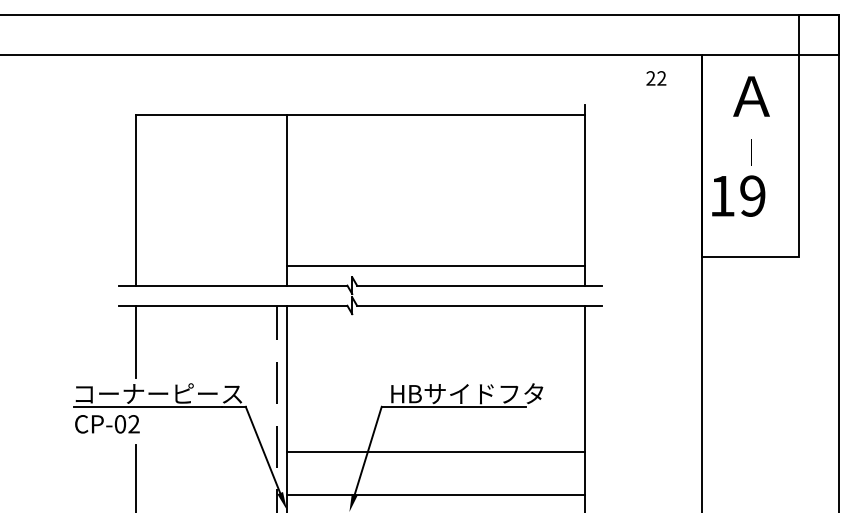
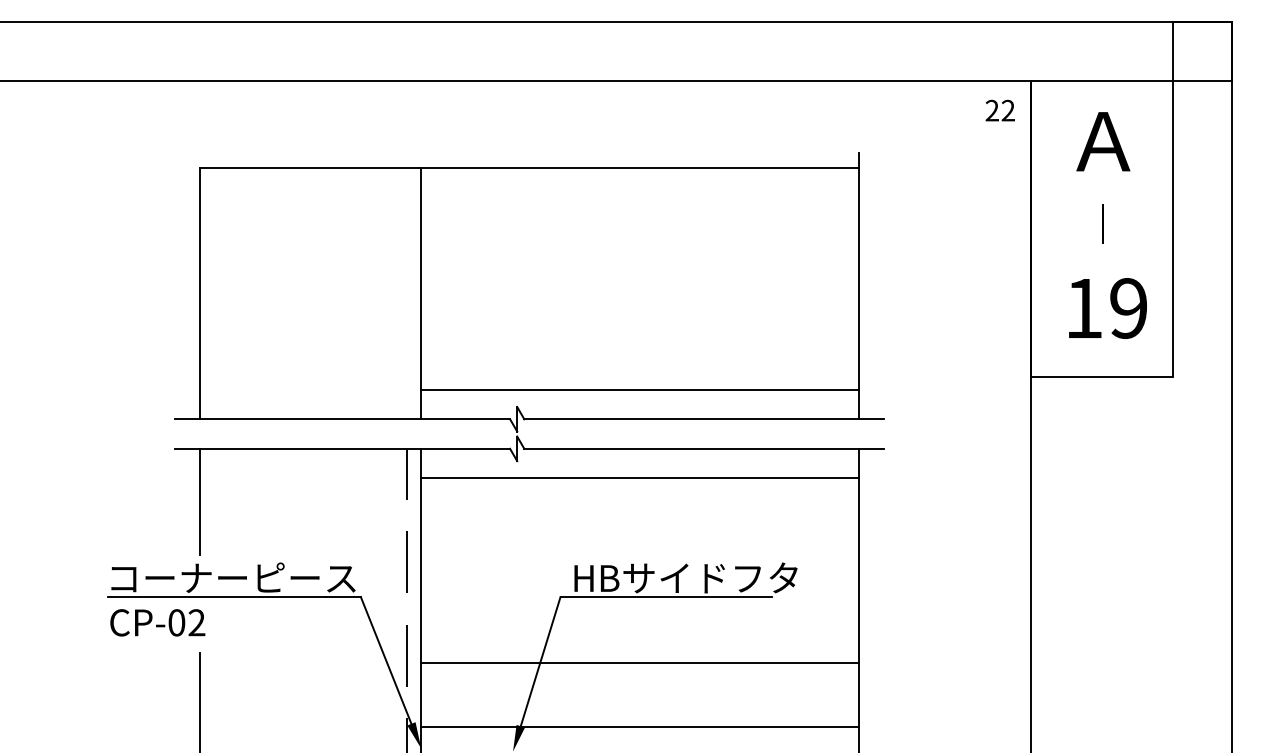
text: (656, 78) -> (1000, 110), moved
text: (738, 195) -> (1107, 307), moved
line: (435, 325) -> (639, 477), added

